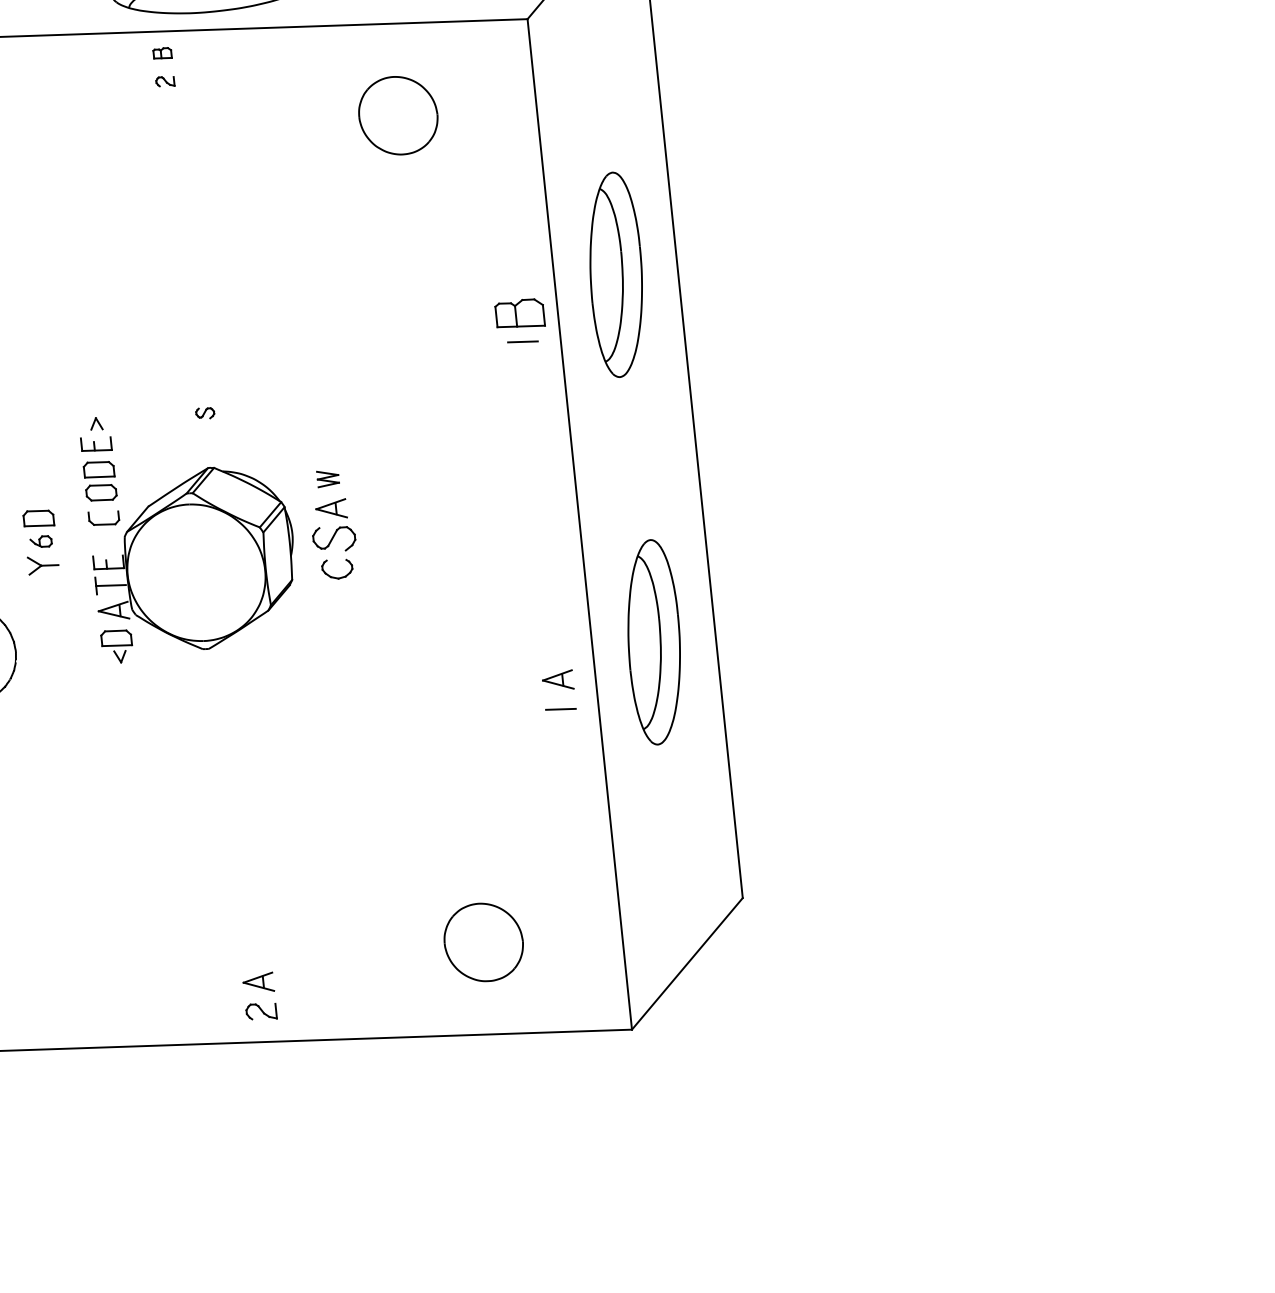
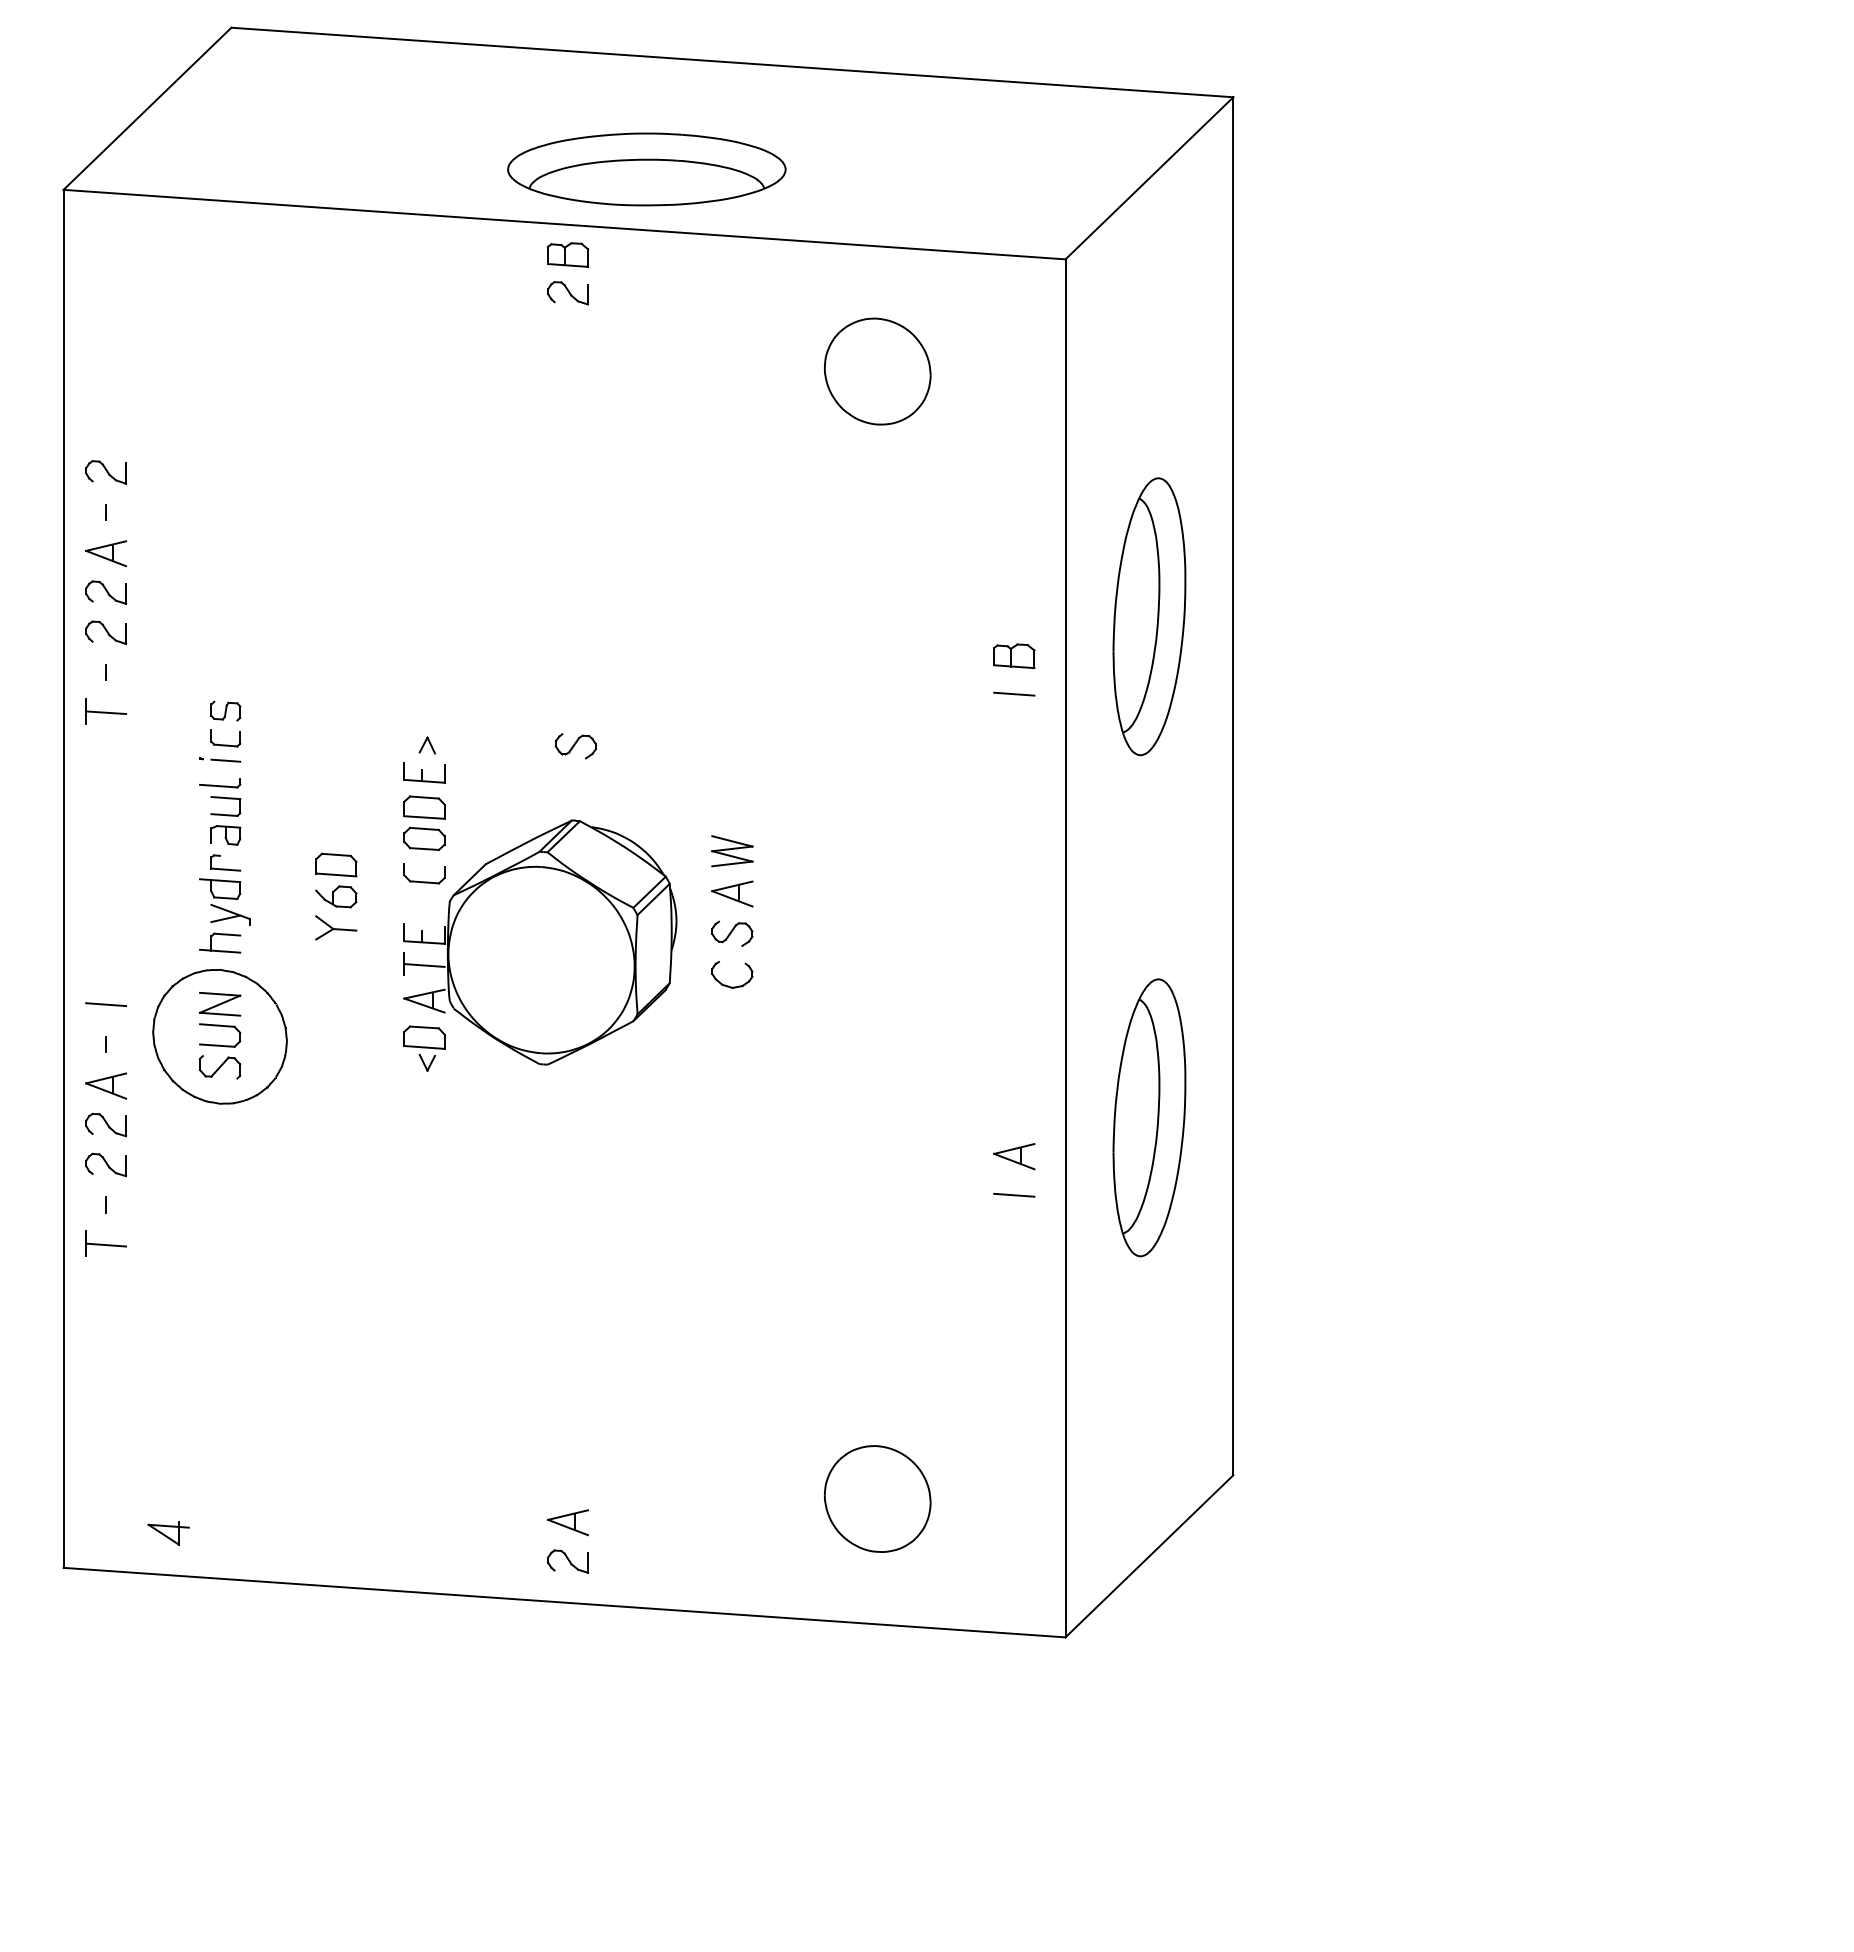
part: (162, 53) -> (568, 254), size x1.67
part: (164, 81) -> (567, 293), size x1.67
part: (520, 313) -> (1014, 655), size x0.62
part: (205, 413) -> (575, 746), size x1.67
part: (328, 478) -> (732, 851), size x1.43
part: (334, 538) -> (732, 933), size x0.71
part: (41, 541) -> (336, 896), size x1.43

